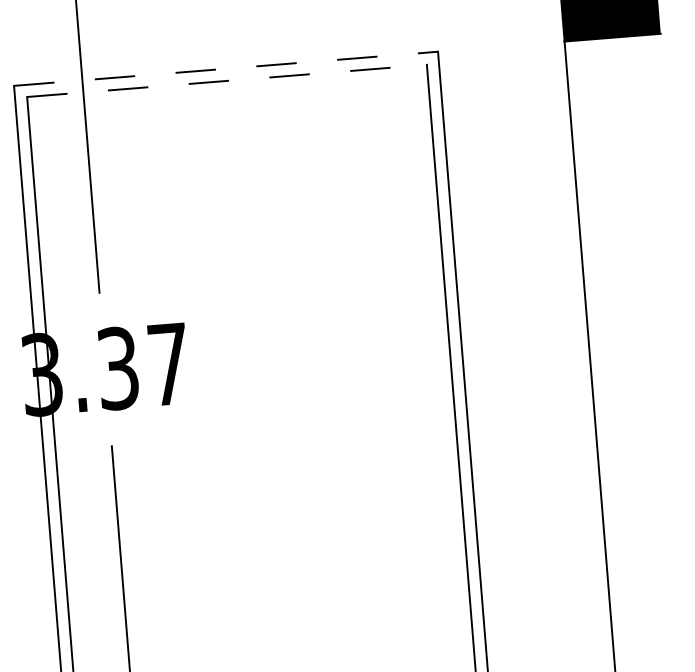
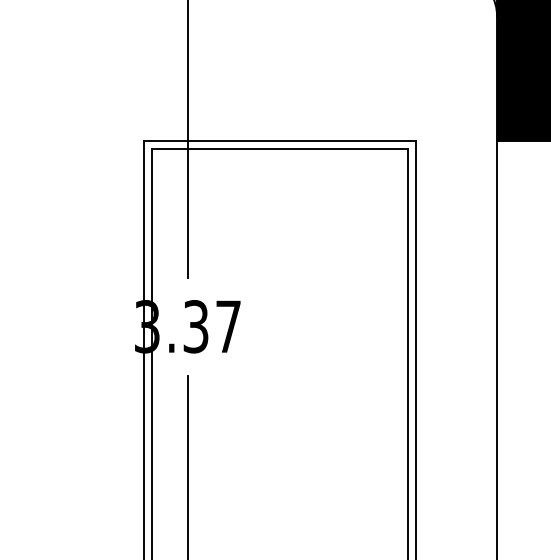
line: (226, 68) -> (280, 141), dashed -> solid
line: (227, 81) -> (280, 149), dashed -> solid

